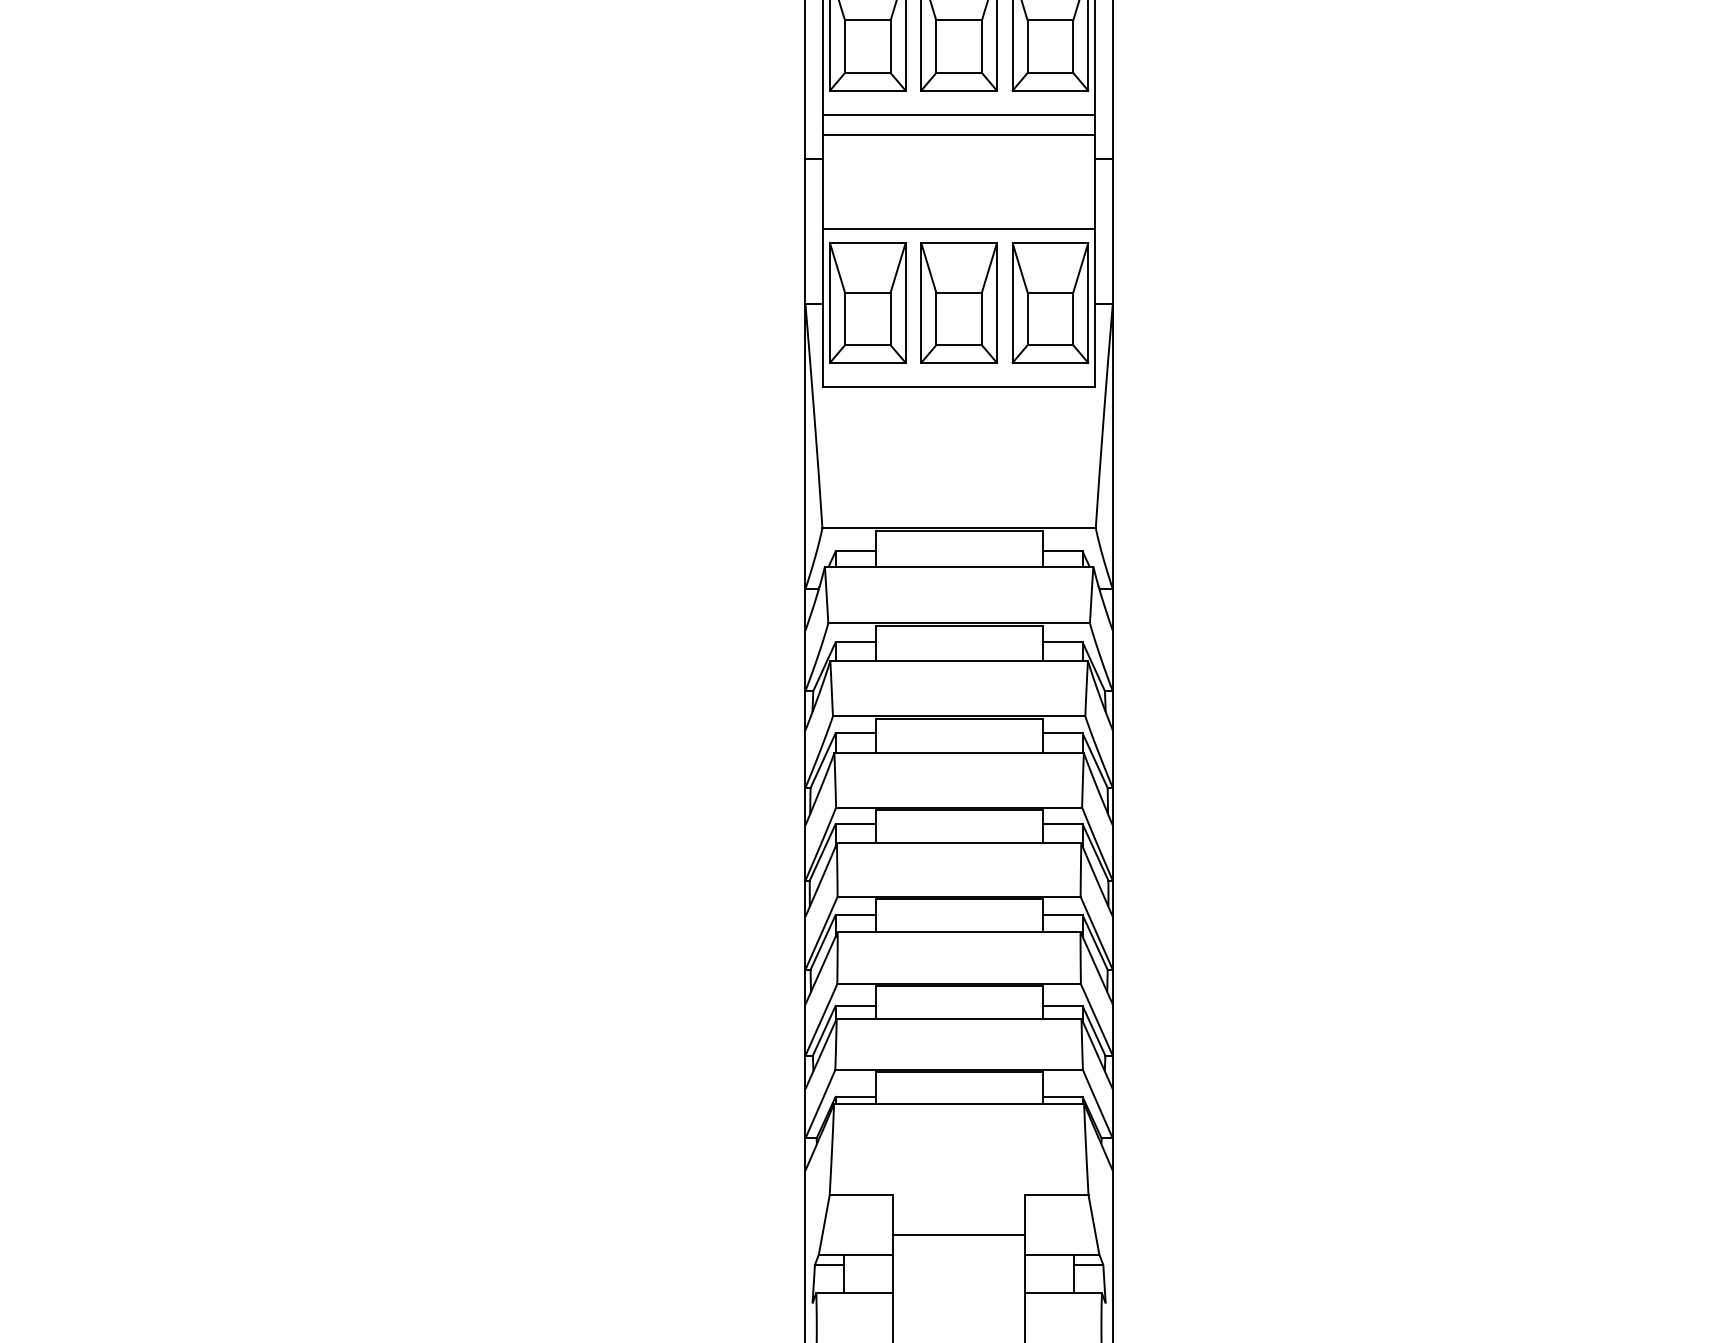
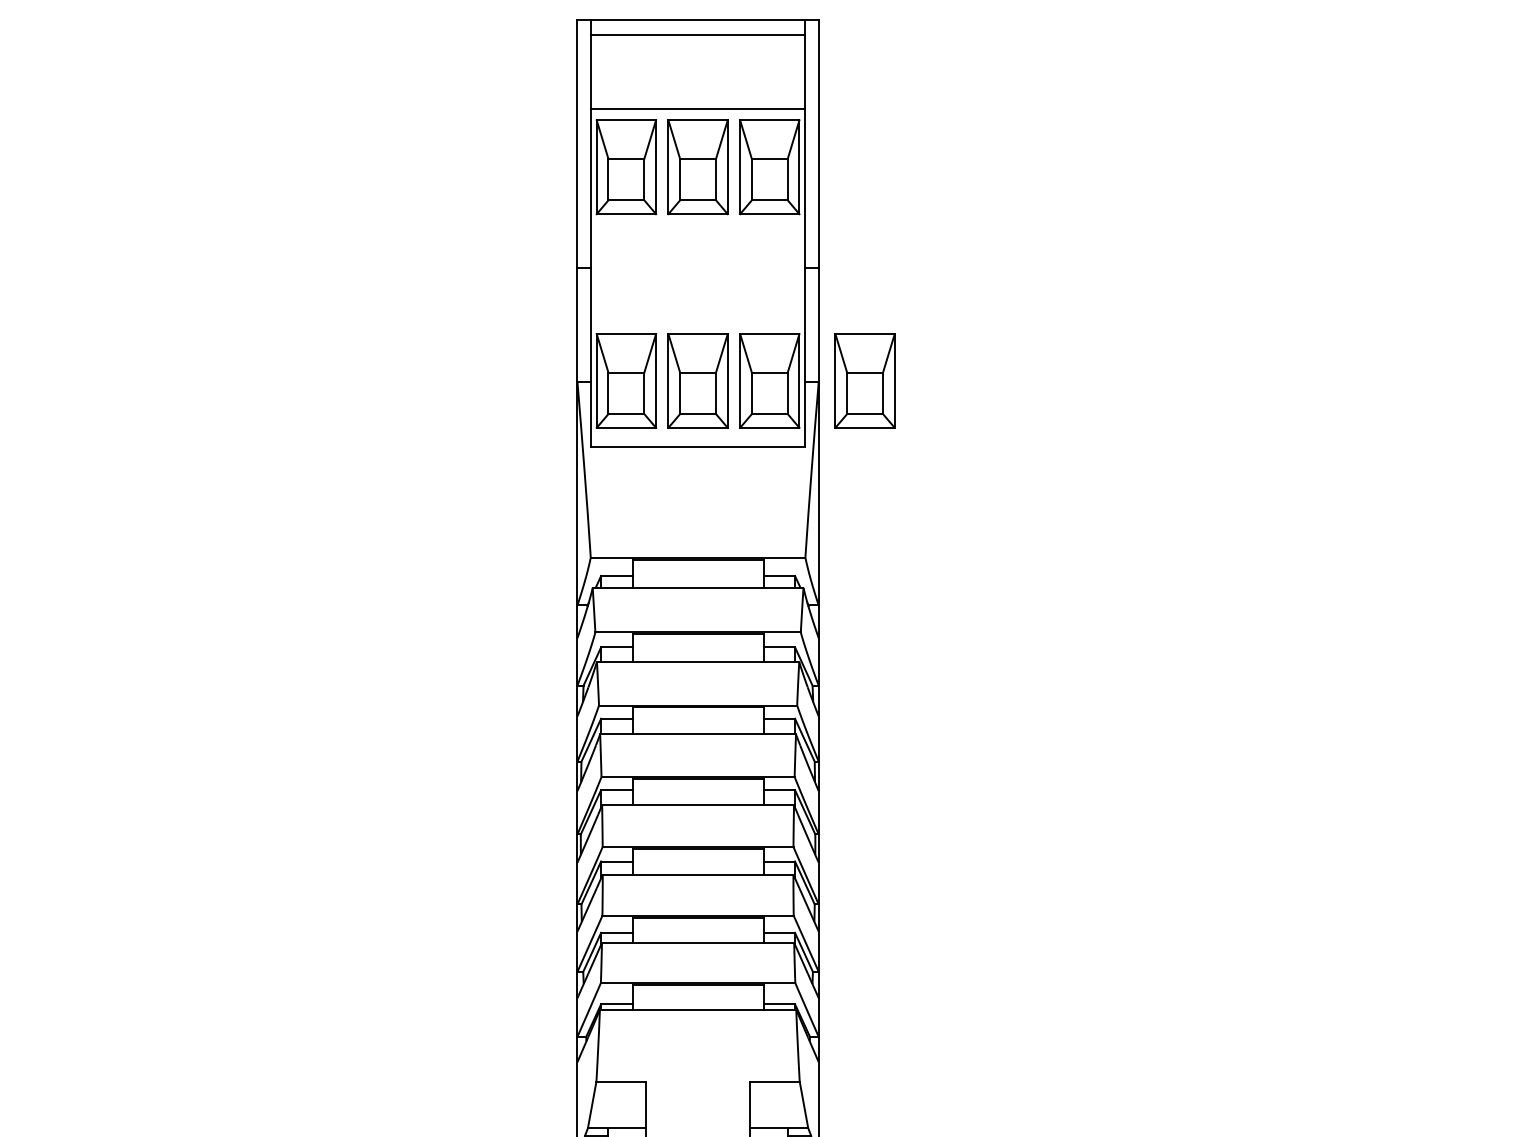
line: (958, 115) -> (697, 233), removed
line: (958, 134) -> (697, 248), removed
line: (958, 229) -> (697, 323), removed
part: (1171, 302) -> (864, 380), added
line: (958, 1234) -> (697, 1112), removed

